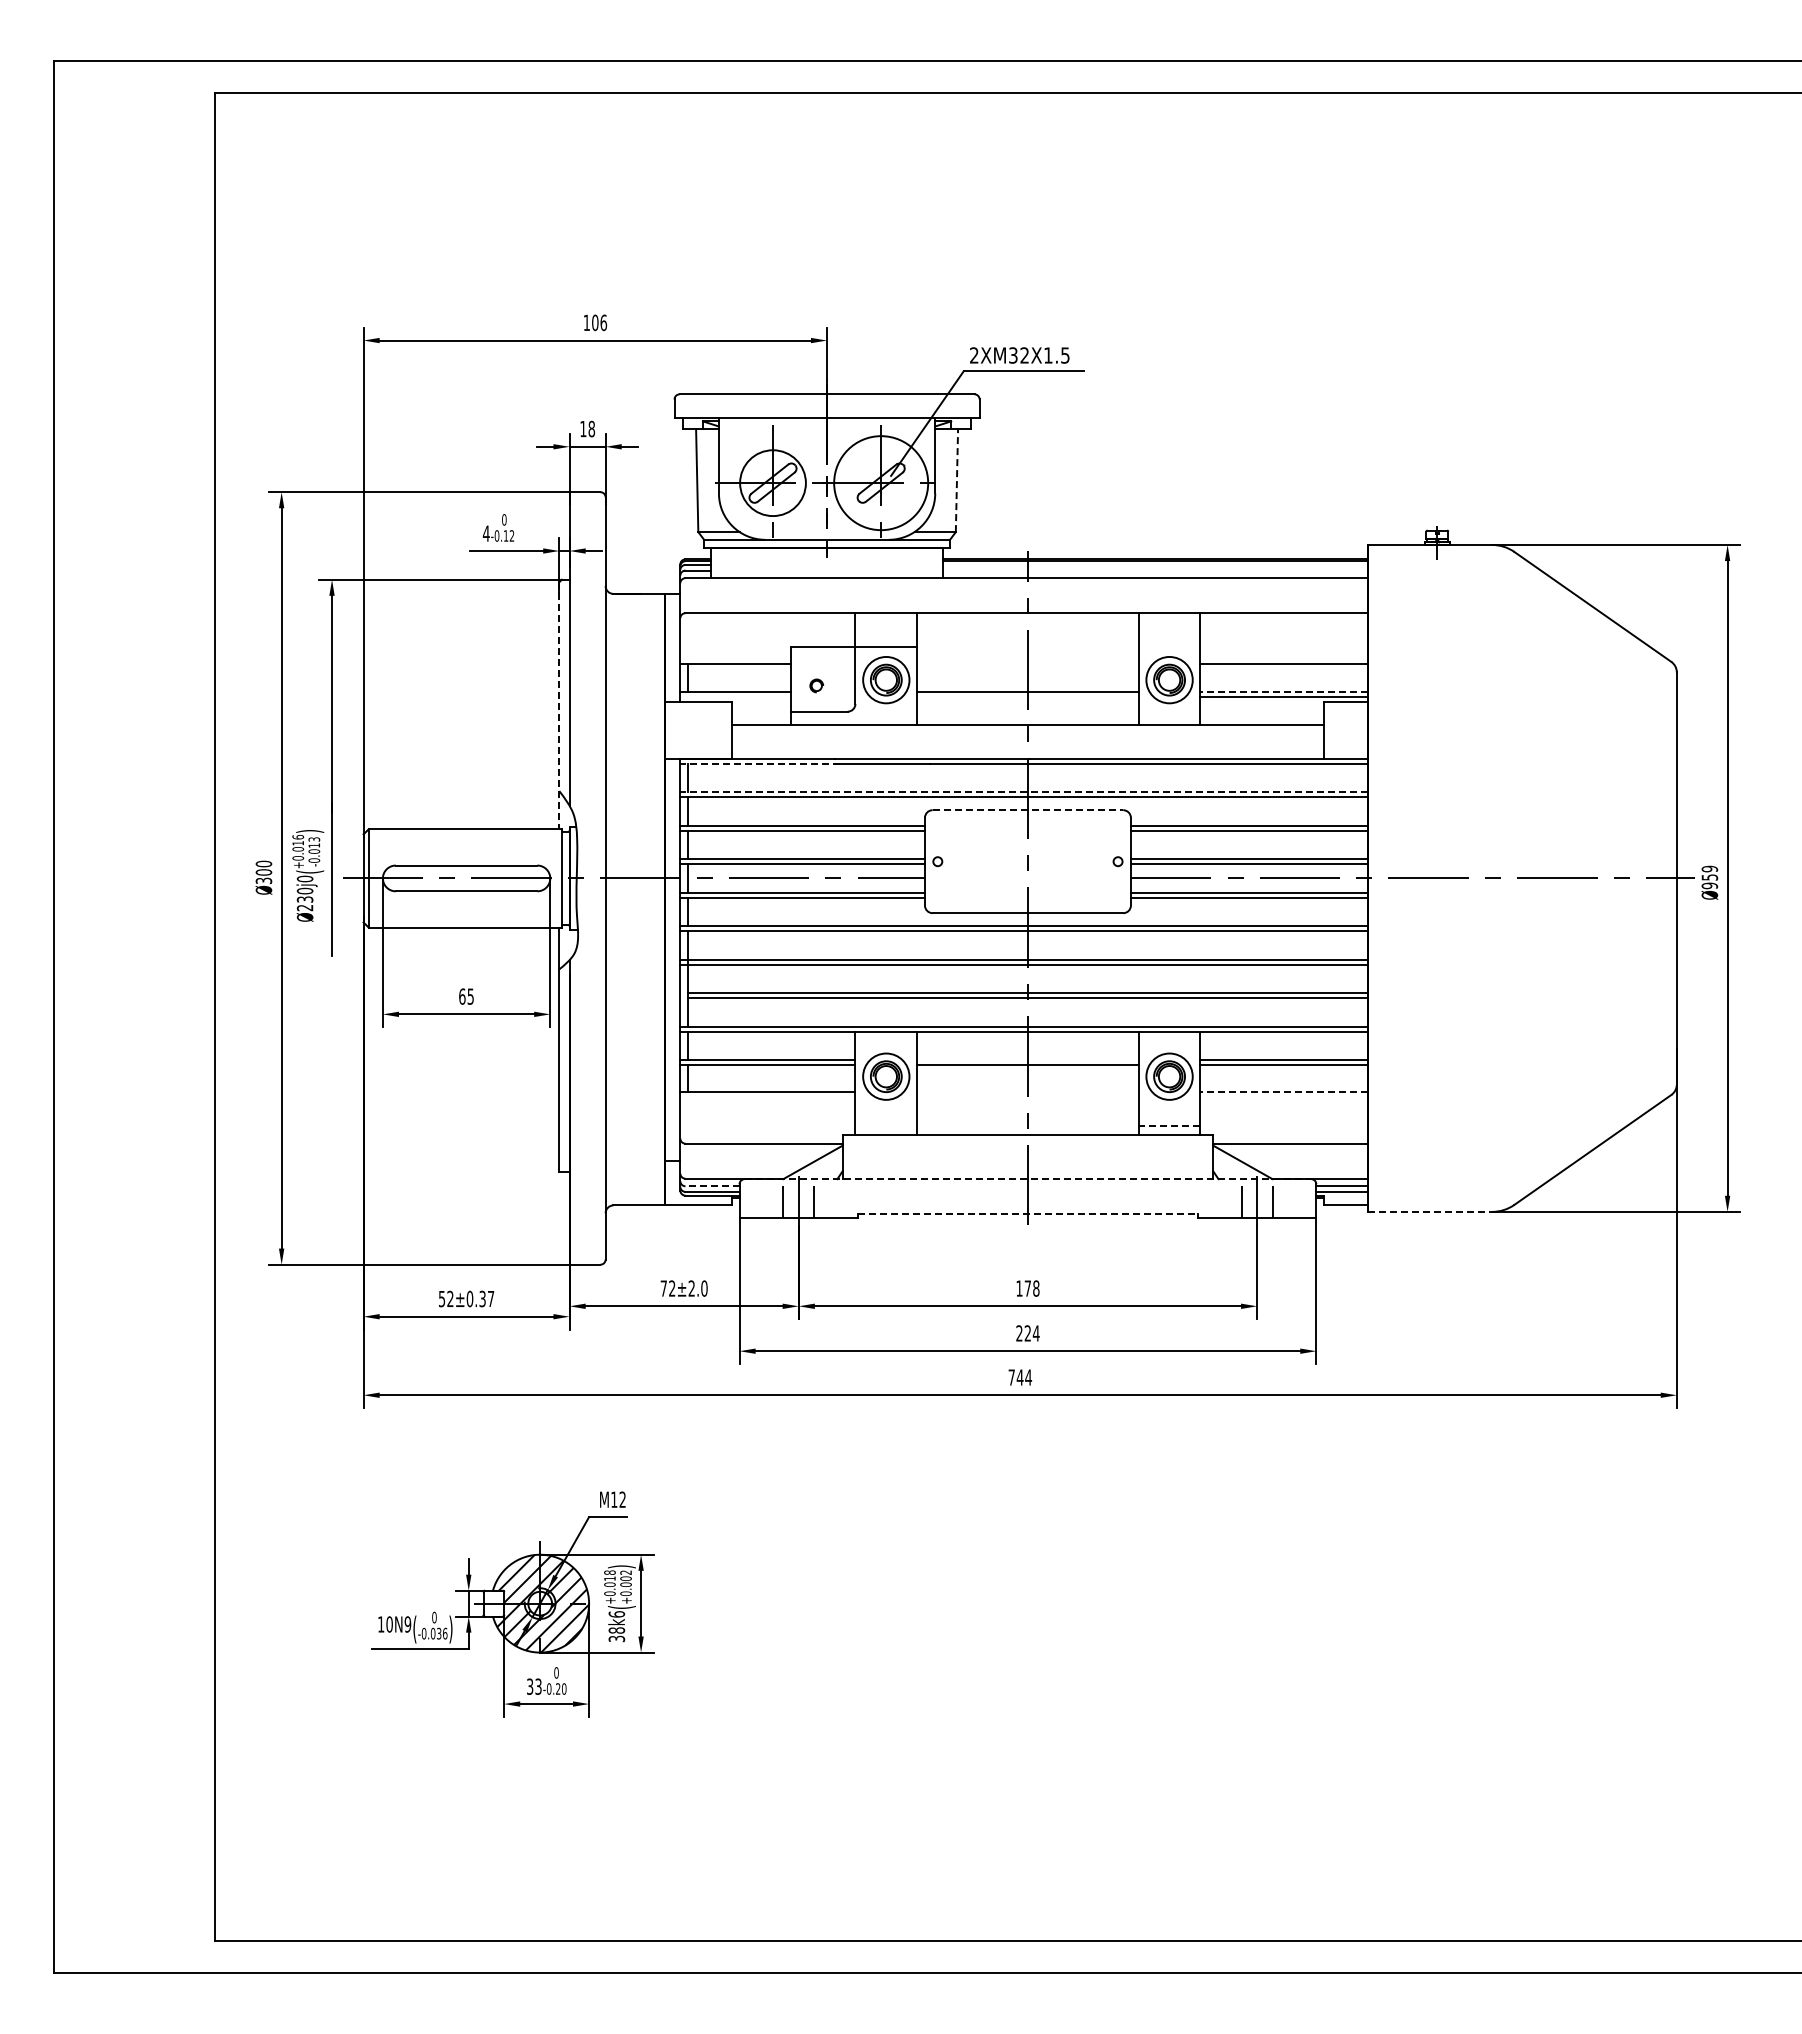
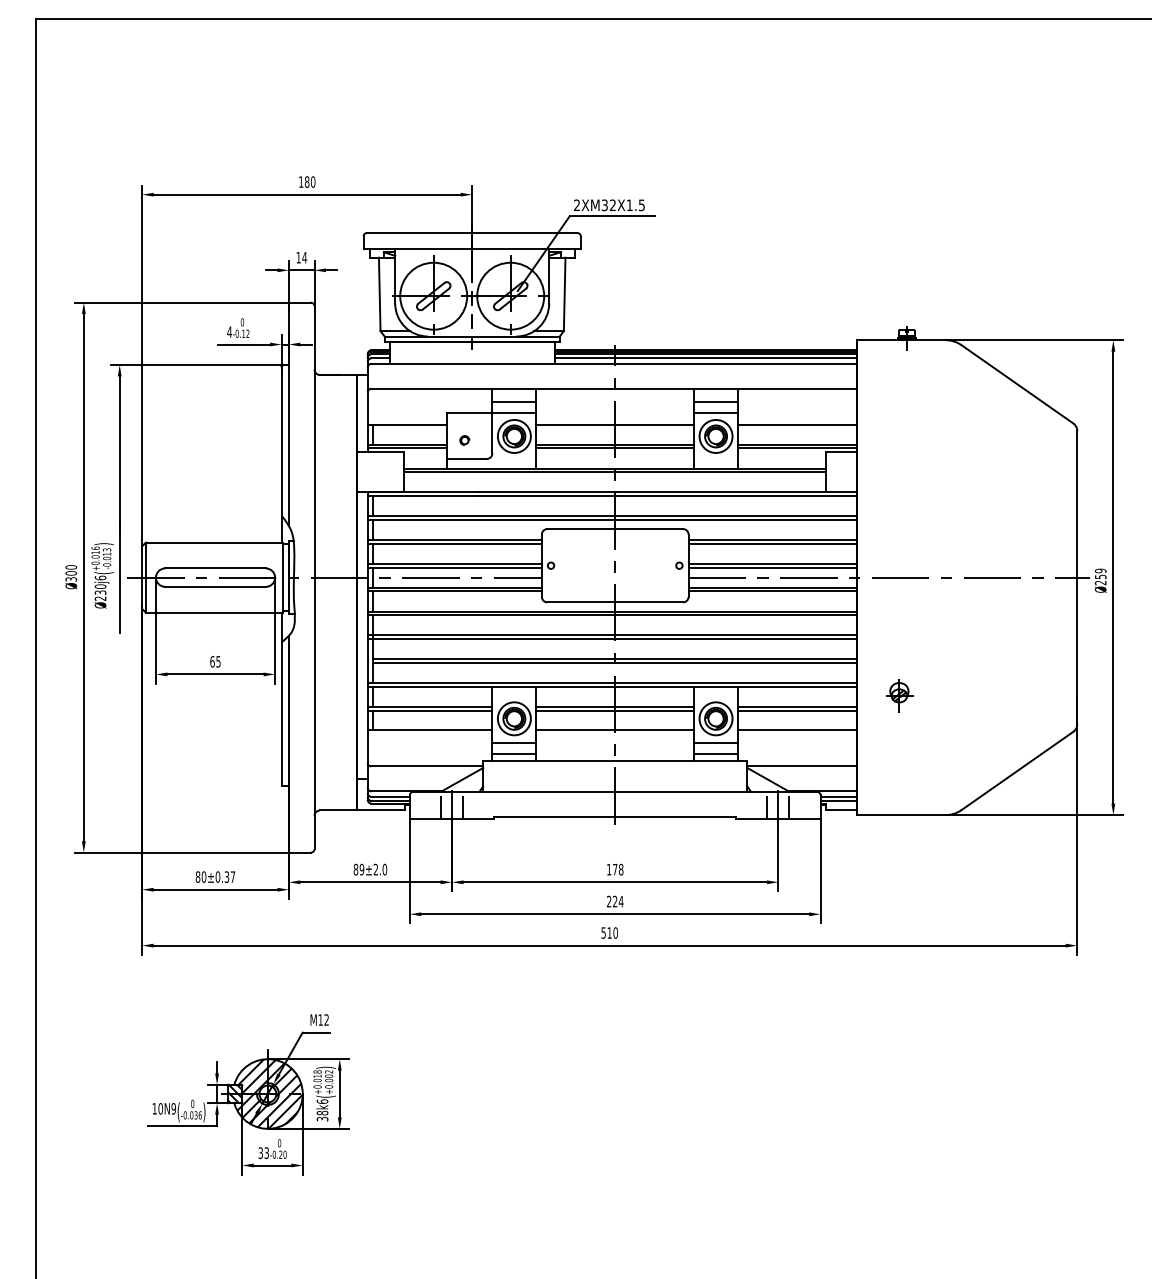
text: (599, 322) -> (310, 181), 106 -> 180
text: (591, 428) -> (304, 257), 18 -> 14
line: (956, 480) -> (564, 294), dashed -> solid
circle: (773, 483) -> (434, 296), size x1.43
line: (1154, 564) -> (705, 354), added
line: (1154, 570) -> (705, 358), added
line: (886, 631) -> (514, 401), added
line: (1169, 631) -> (716, 401), added
line: (1169, 646) -> (716, 412), added
line: (1027, 664) -> (614, 425), added
line: (1284, 691) -> (797, 444), dashed -> solid
line: (735, 696) -> (407, 448), added
line: (1027, 696) -> (614, 448), added
line: (559, 706) -> (281, 455), dashed -> solid
line: (1027, 730) -> (614, 472), added
line: (759, 763) -> (424, 495), dashed -> solid
line: (1024, 792) -> (612, 516), dashed -> solid
line: (1028, 810) -> (615, 529), dashed -> solid
text: (304, 878) -> (100, 577), j0 -> j6
text: (1709, 885) -> (1100, 582), Ø959 -> Ø259
part: (1427, 1044) -> (899, 695), added
line: (1027, 1059) -> (614, 706), added
line: (1027, 1092) -> (614, 730), added
line: (1284, 1092) -> (797, 730), dashed -> solid
line: (886, 1110) -> (514, 742), added
line: (1169, 1110) -> (716, 742), added
line: (886, 1125) -> (514, 753), added
line: (1169, 1125) -> (716, 753), dashed -> solid
line: (1028, 1179) -> (615, 792), dashed -> solid
line: (712, 1186) -> (390, 796), dashed -> solid
line: (1430, 1211) -> (901, 814), dashed -> solid
line: (1027, 1213) -> (614, 816), dashed -> solid
text: (667, 1288) -> (358, 869), 72 -> 89
text: (445, 1298) -> (200, 876), 52 -> 80
text: (1020, 1377) -> (609, 932), 744 -> 510
hatch: (493, 1603) -> (234, 1093), added

